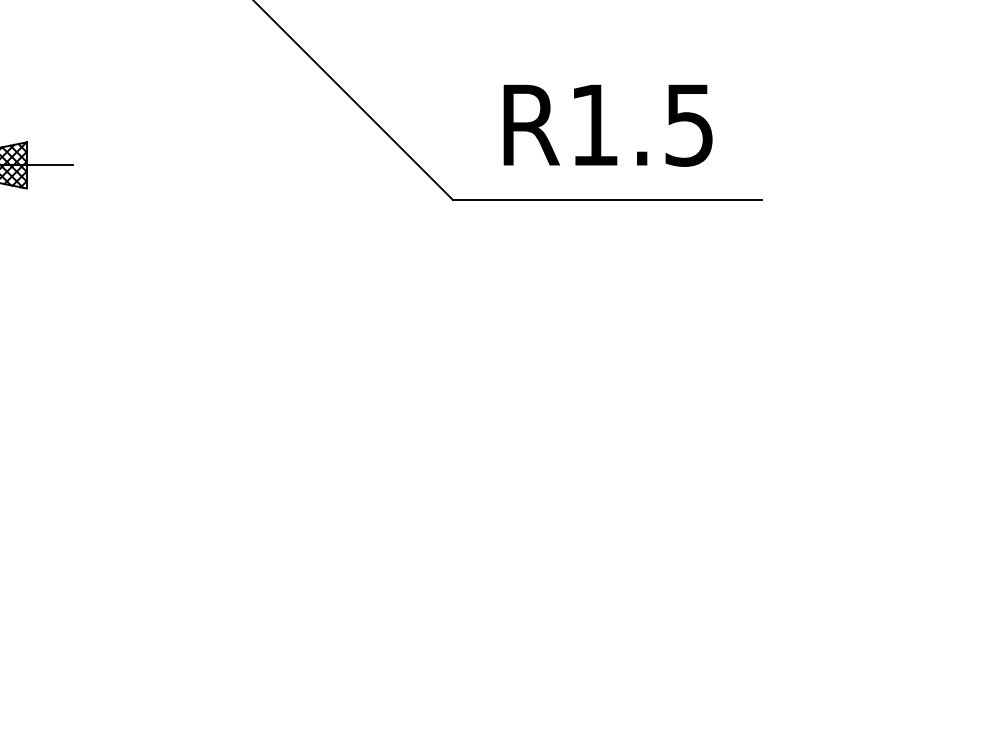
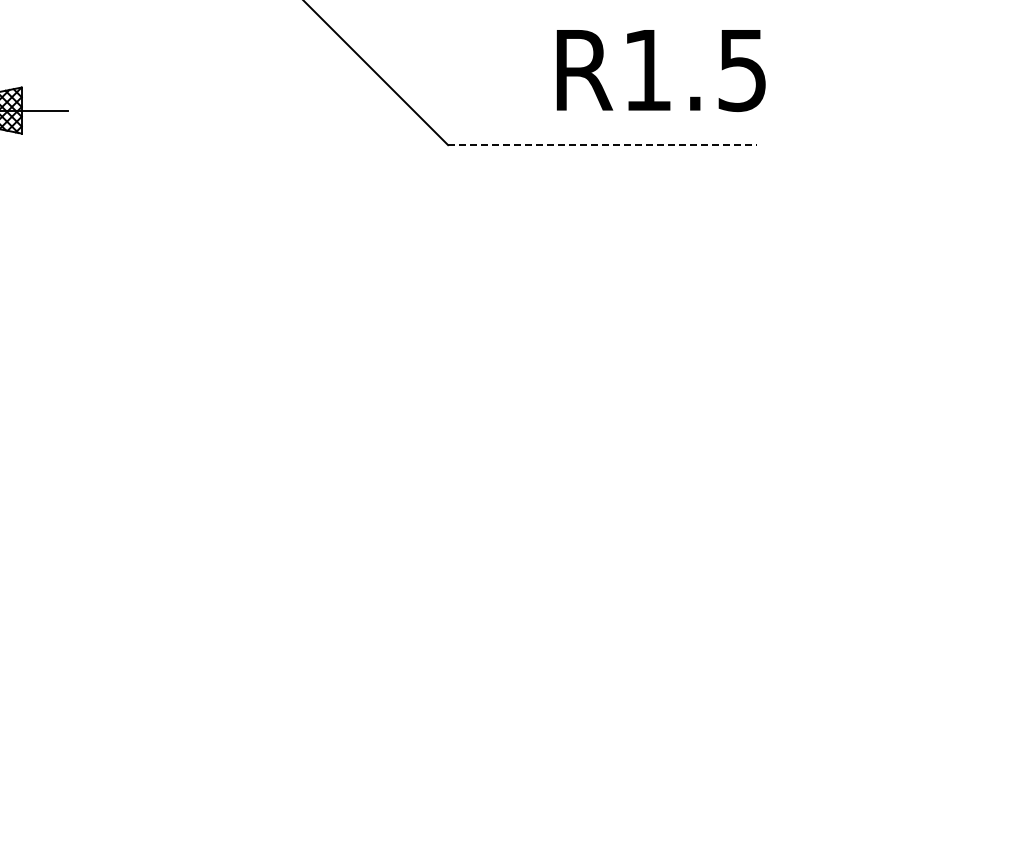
text: (607, 126) -> (660, 71), moved
line: (607, 200) -> (602, 145), solid -> dashed

